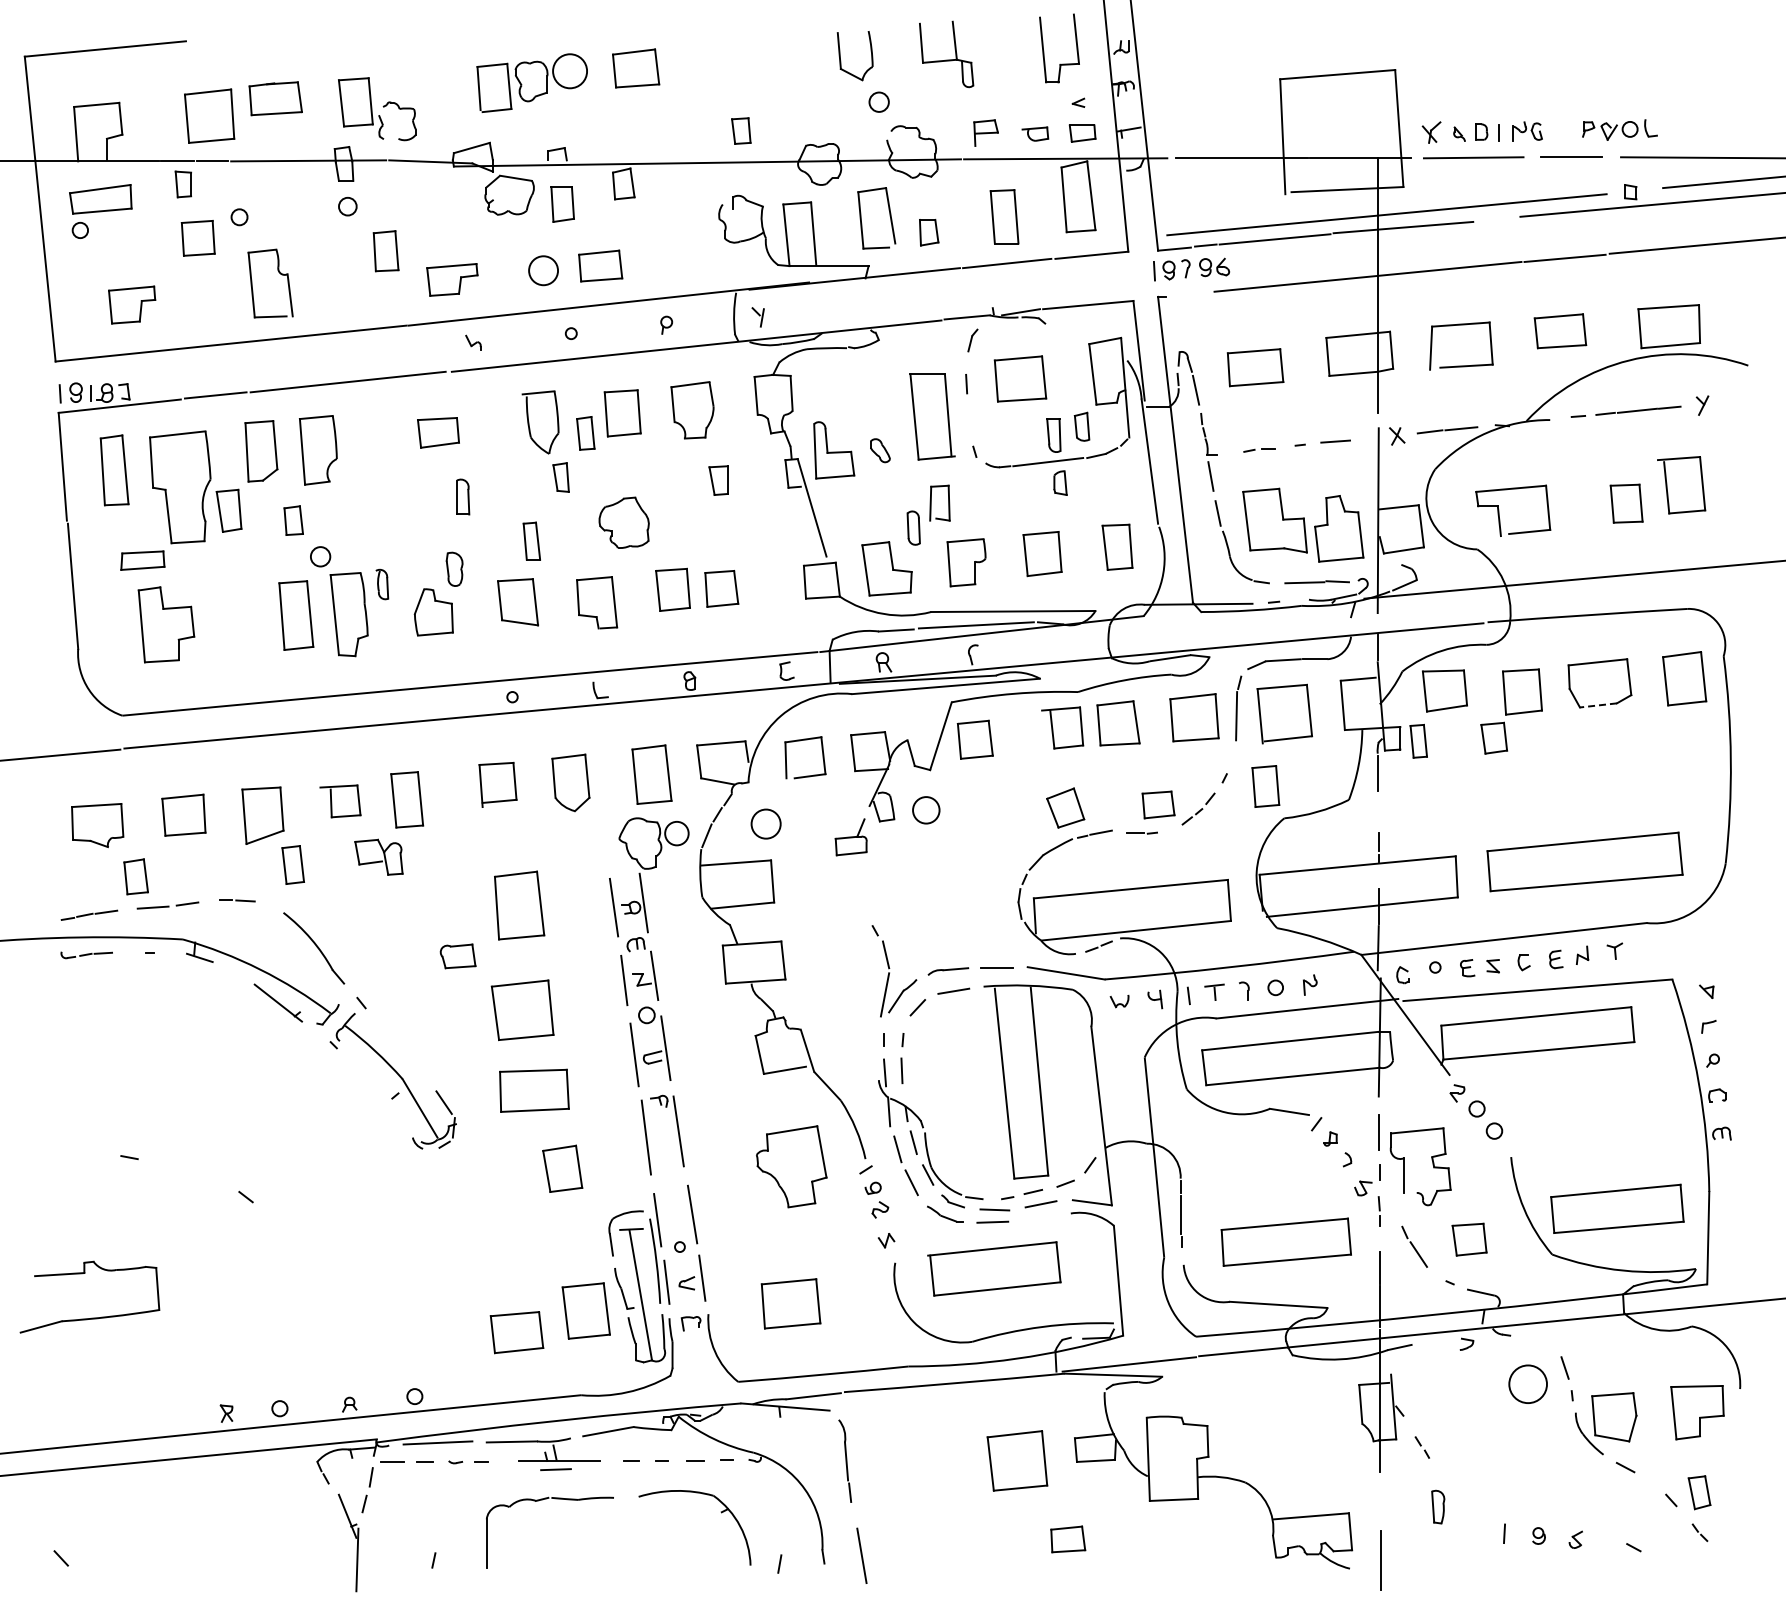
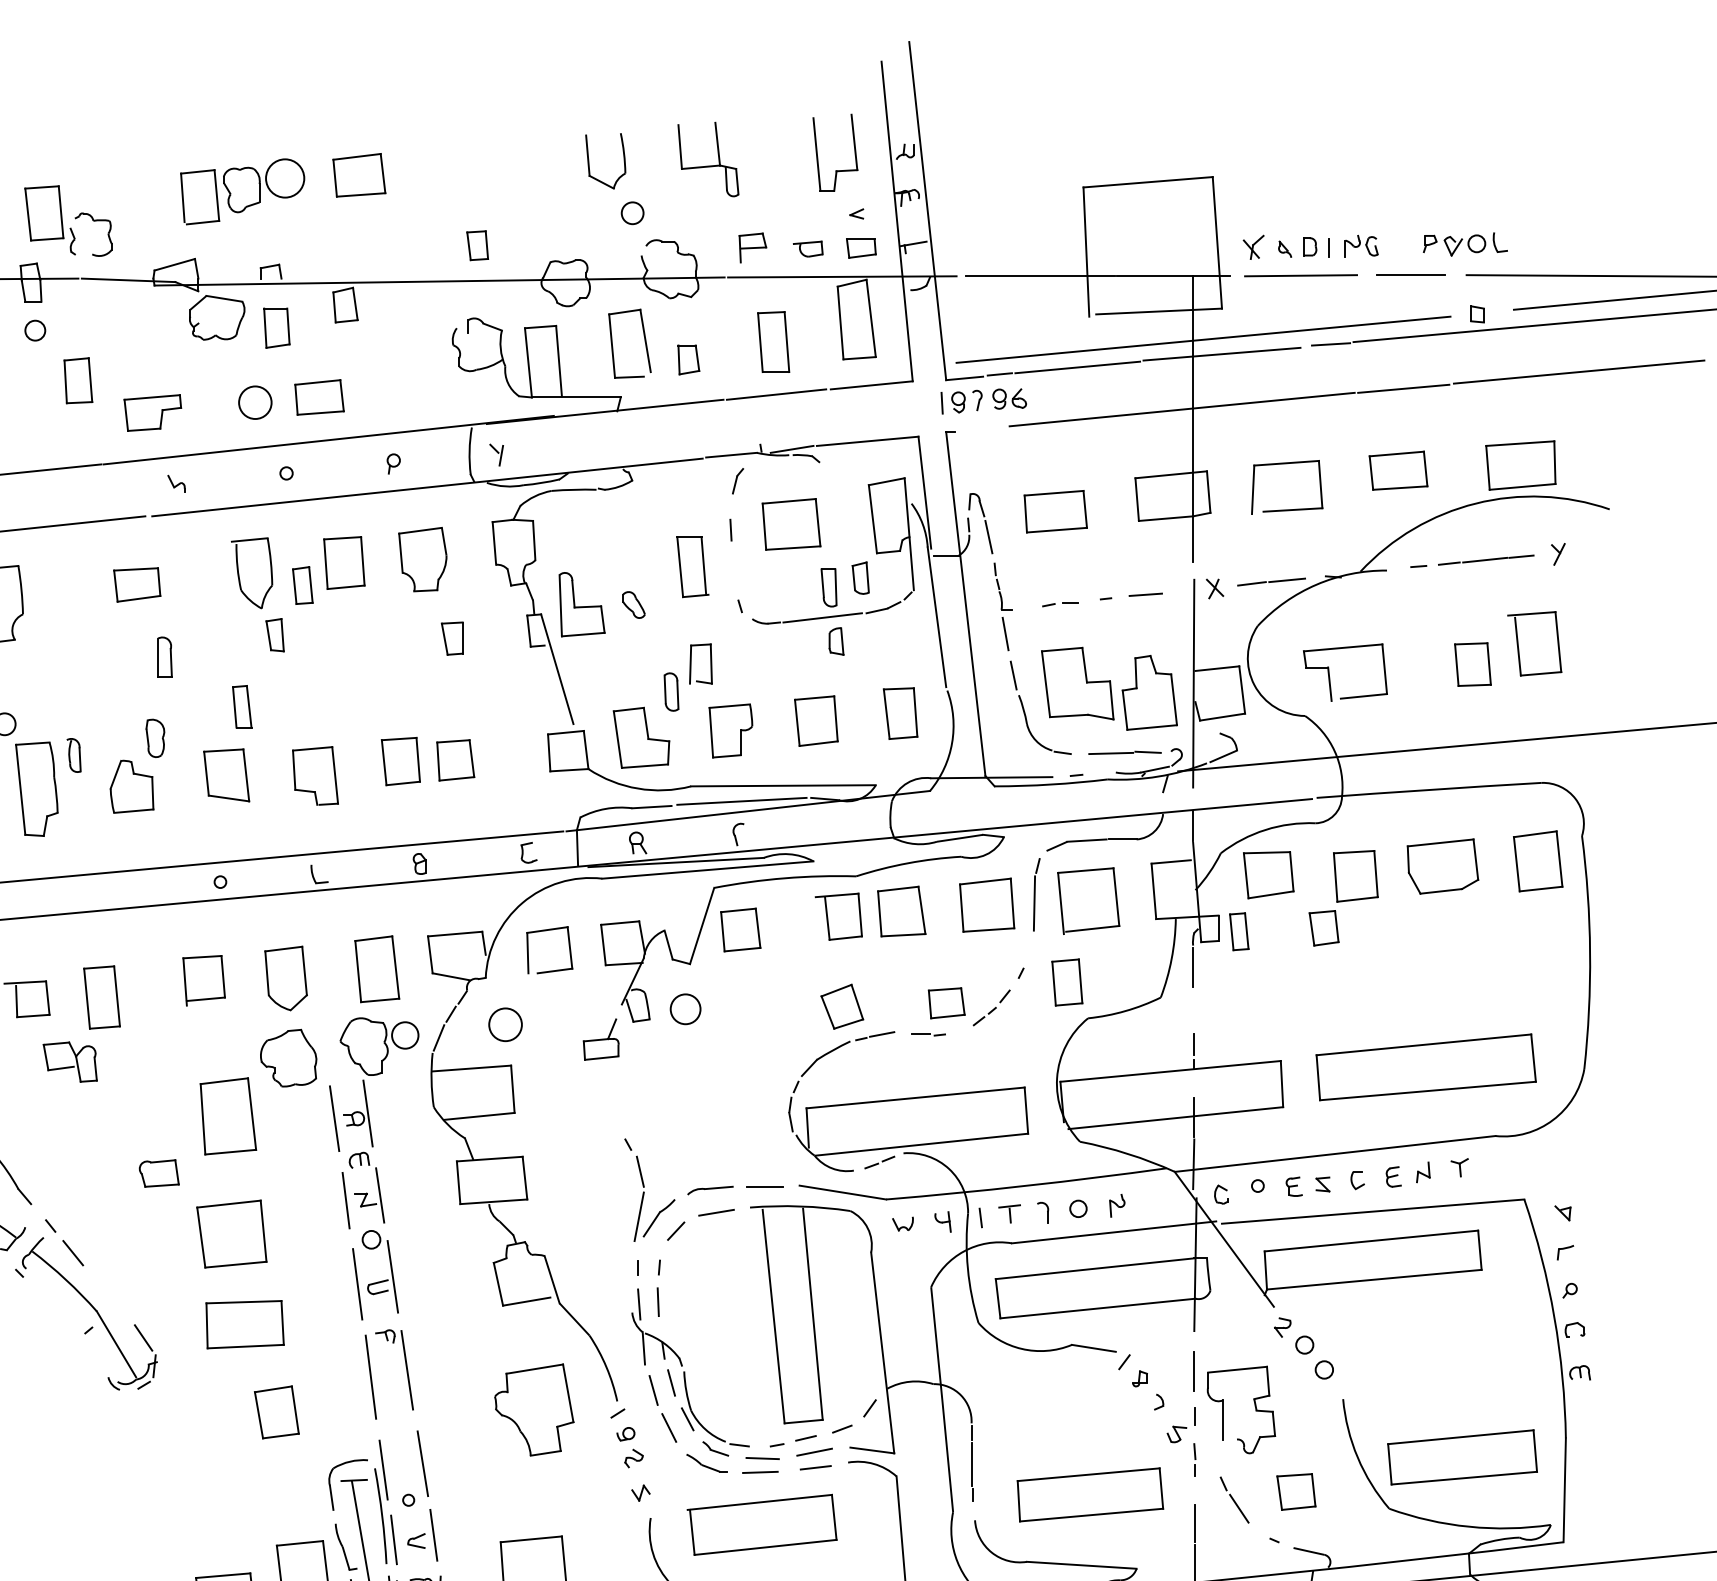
line: (1500, 218) -> (1331, 343), added
part: (932, 416) -> (692, 566), size x0.62
part: (623, 522) -> (287, 1057), moved
line: (1598, 705) -> (1441, 891), dashed -> solid
line: (381, 1027) -> (73, 1253), added
line: (1041, 1217) -> (815, 1467), added

